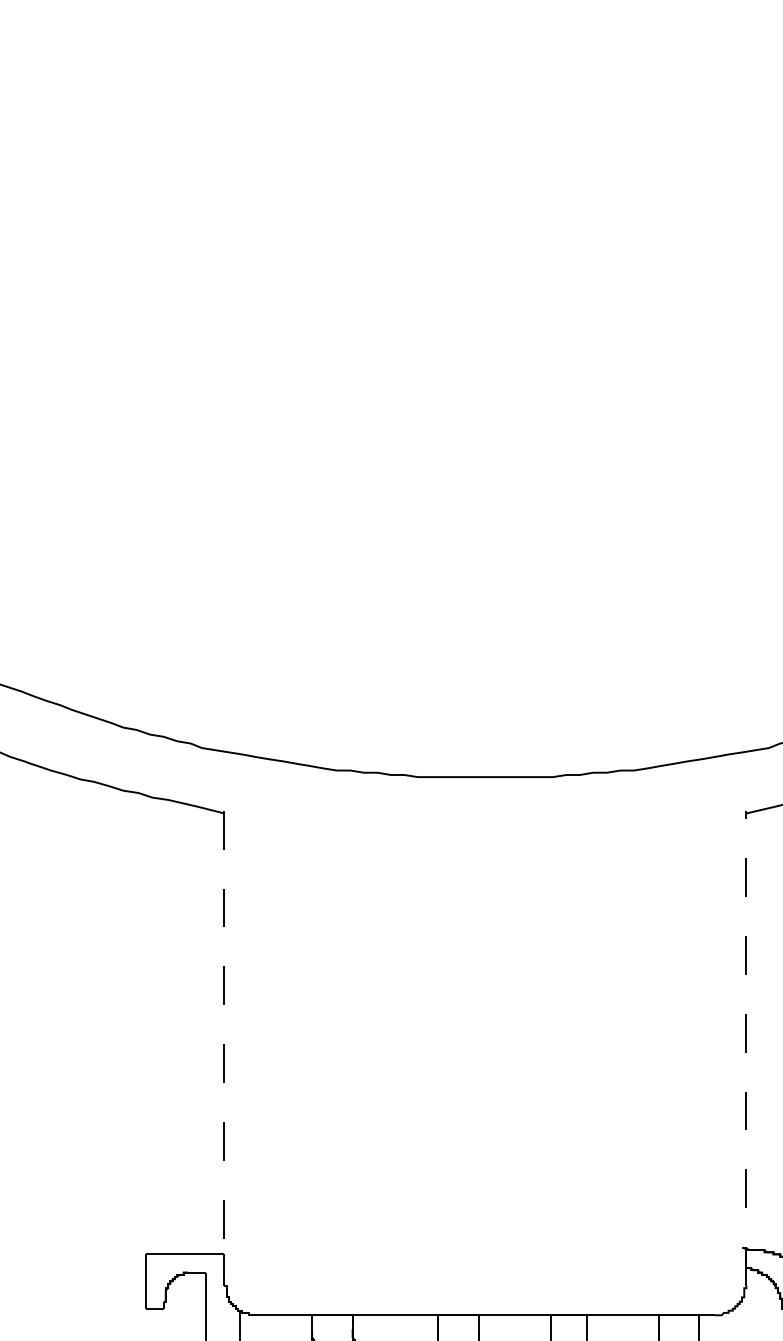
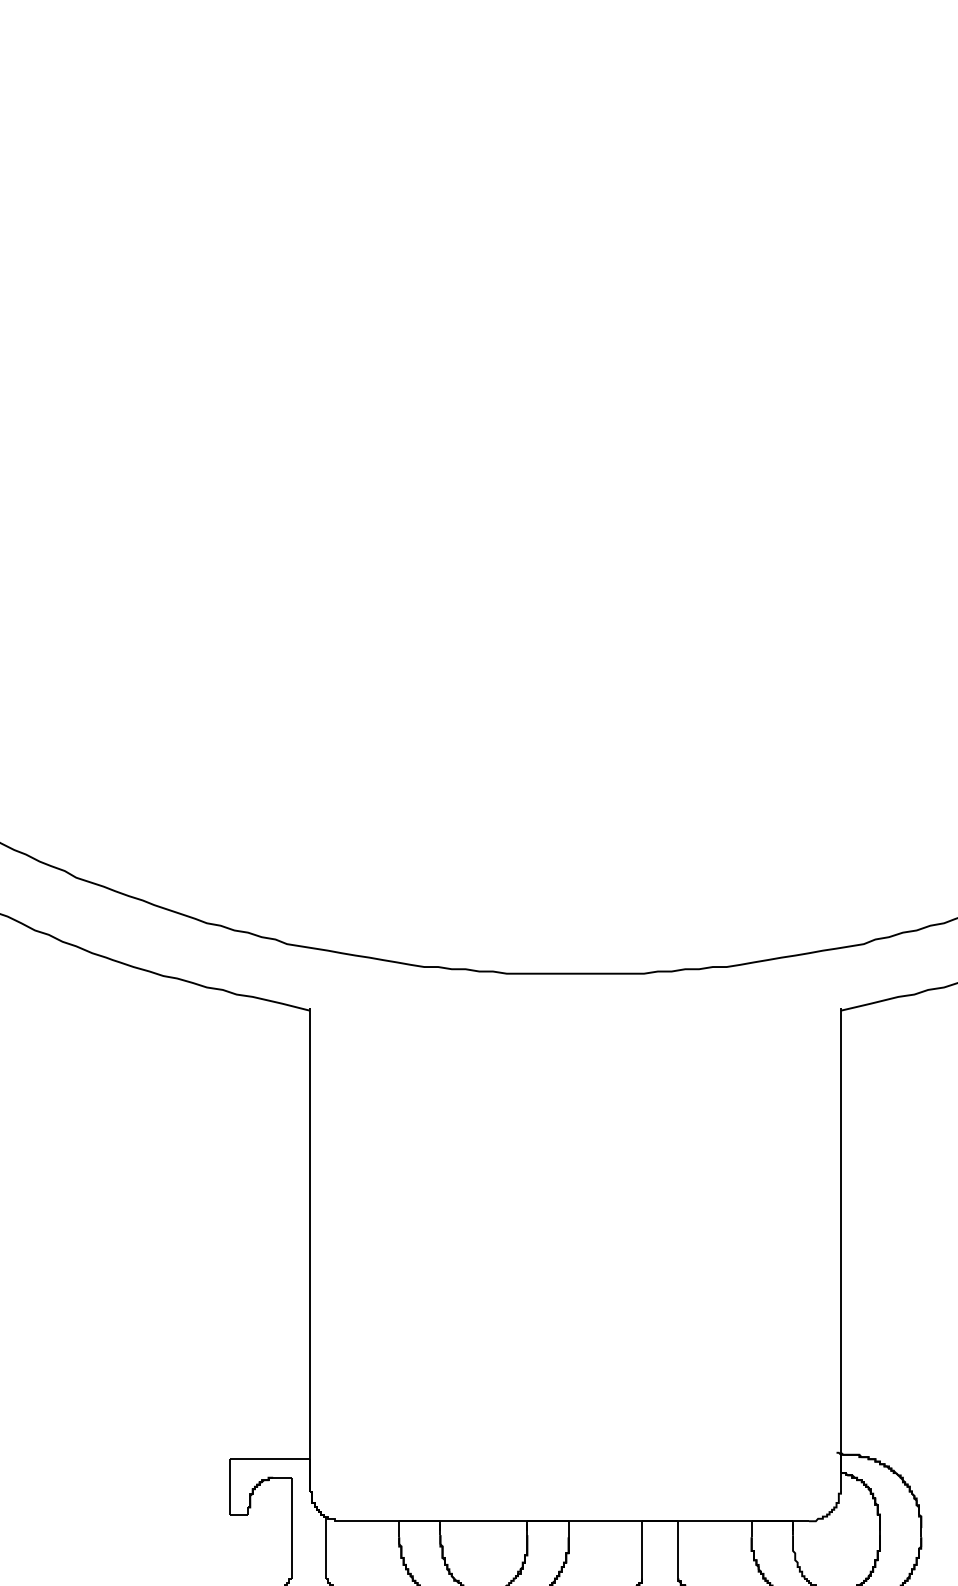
line: (224, 1048) -> (309, 1249), dashed -> solid
line: (746, 1048) -> (841, 1249), dashed -> solid

